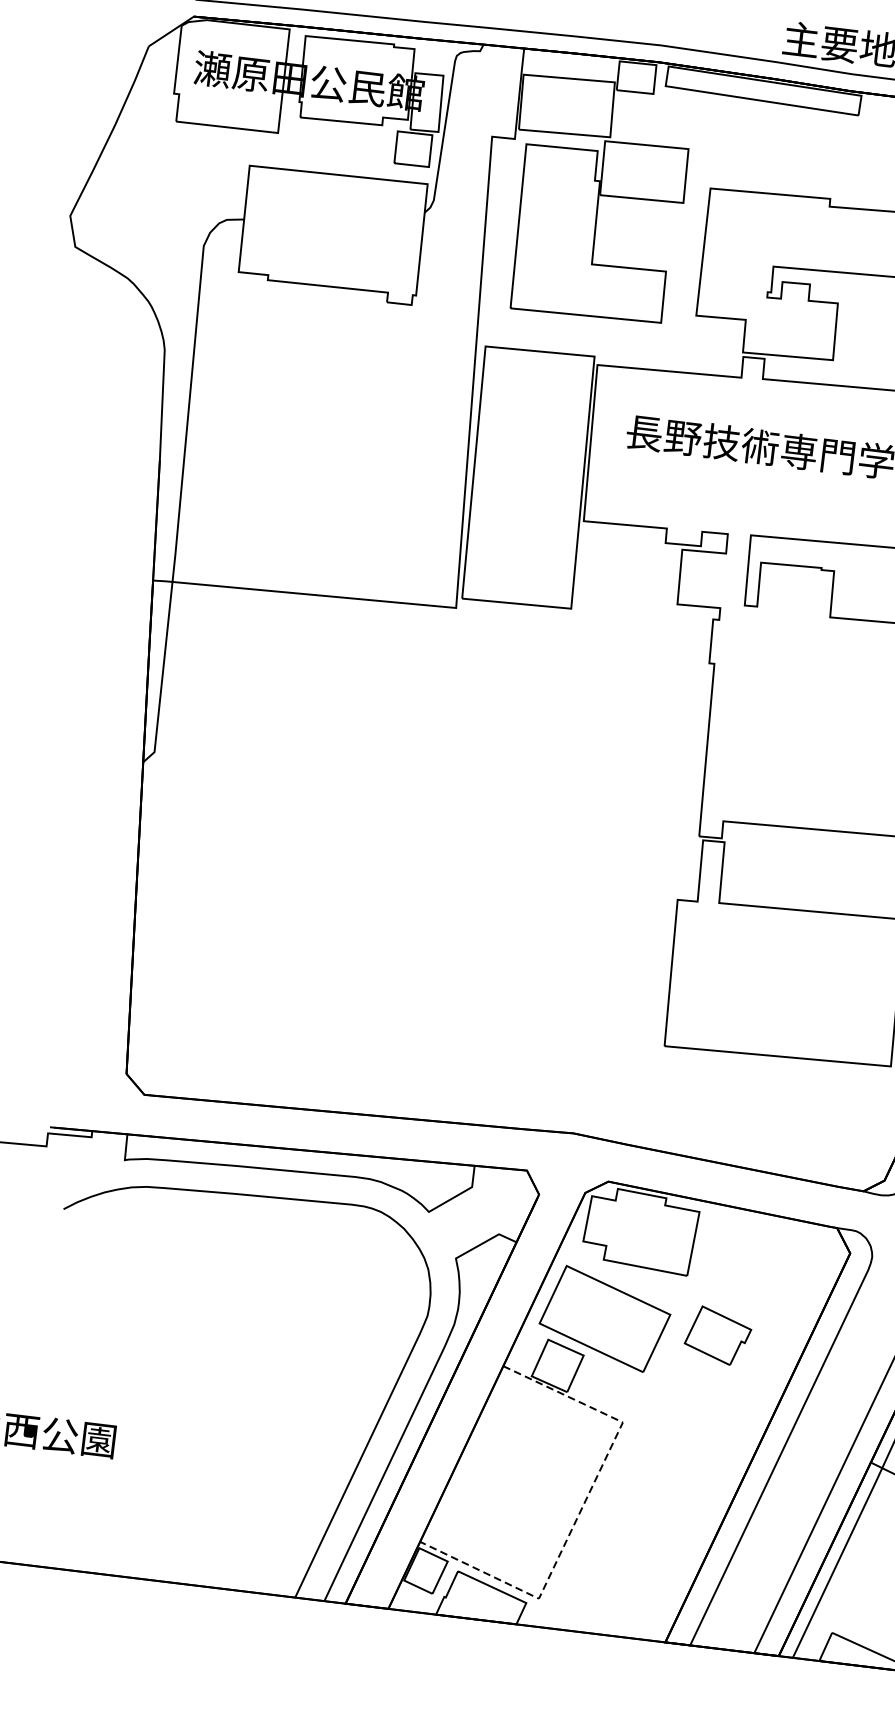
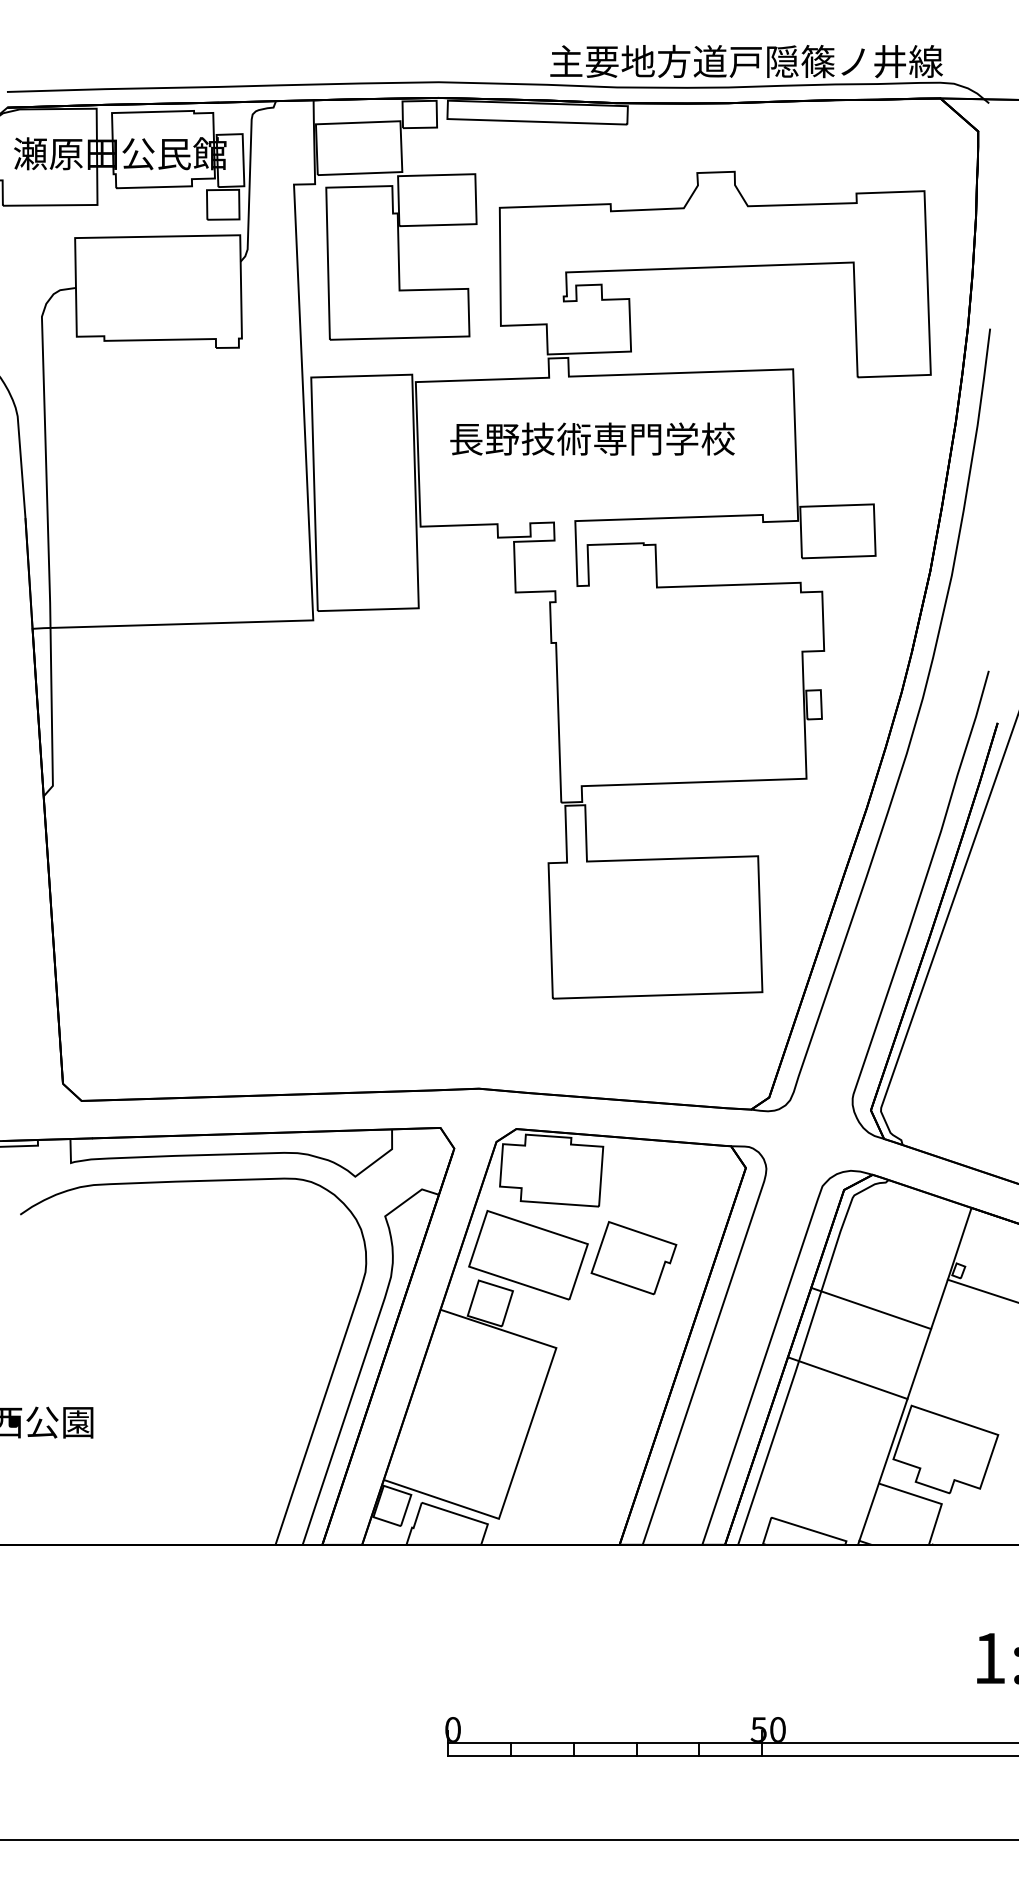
part: (717, 1336) -> (633, 1258), size x1.43
line: (580, 1510) -> (527, 1433), dashed -> solid

